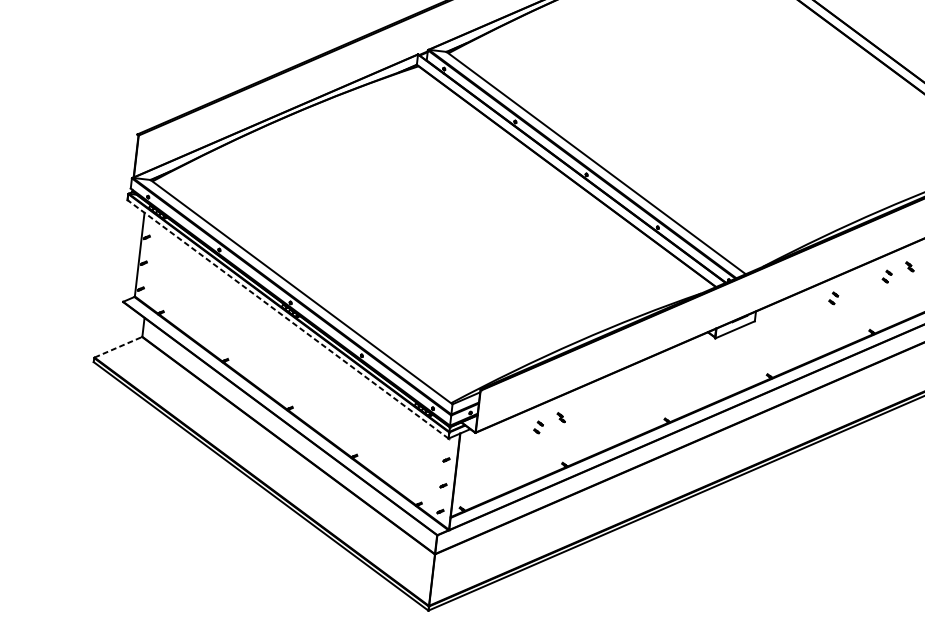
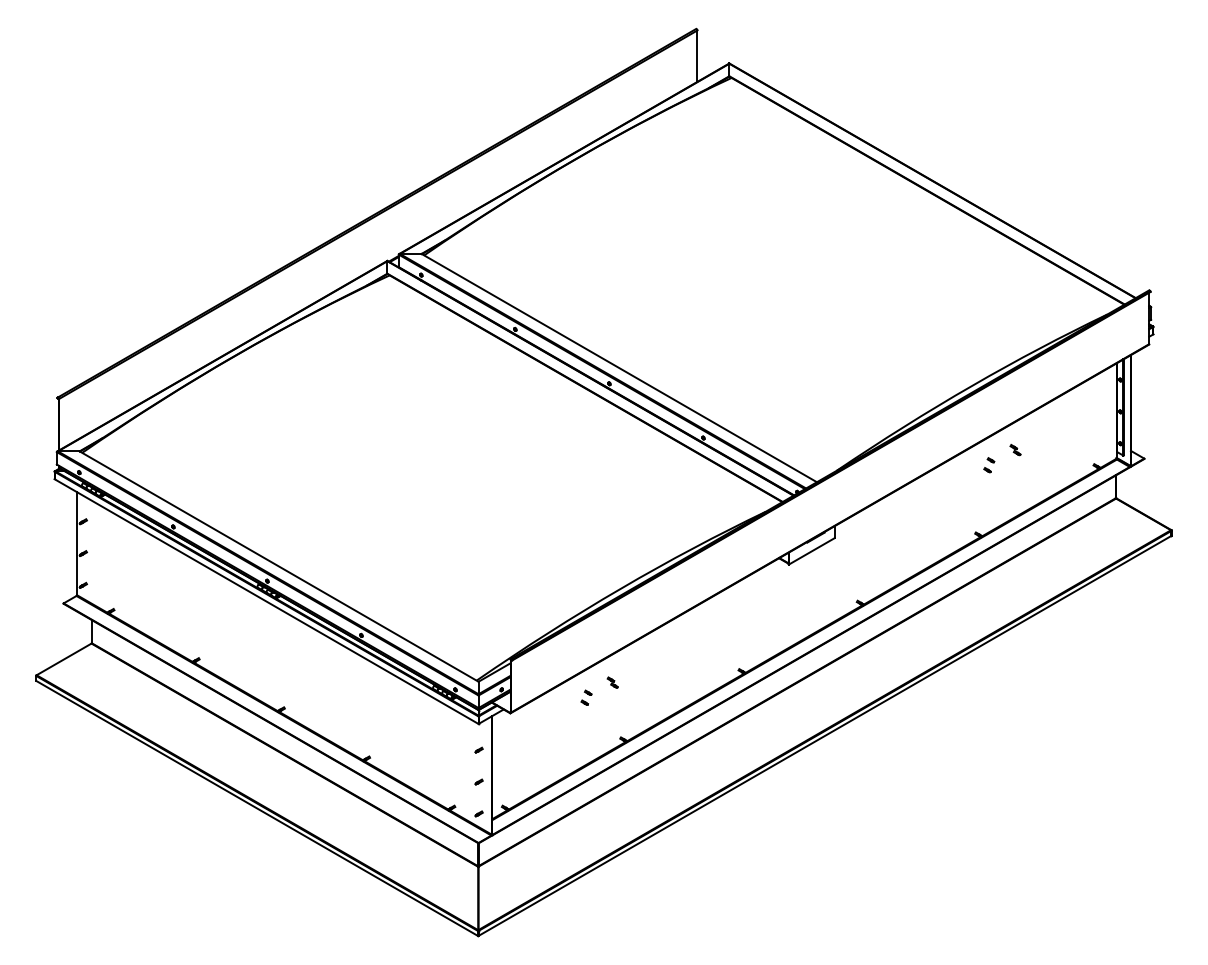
part: (833, 298) -> (927, 499), removed
line: (288, 319) -> (266, 601), dashed -> solid
line: (118, 347) -> (64, 659), dashed -> solid

